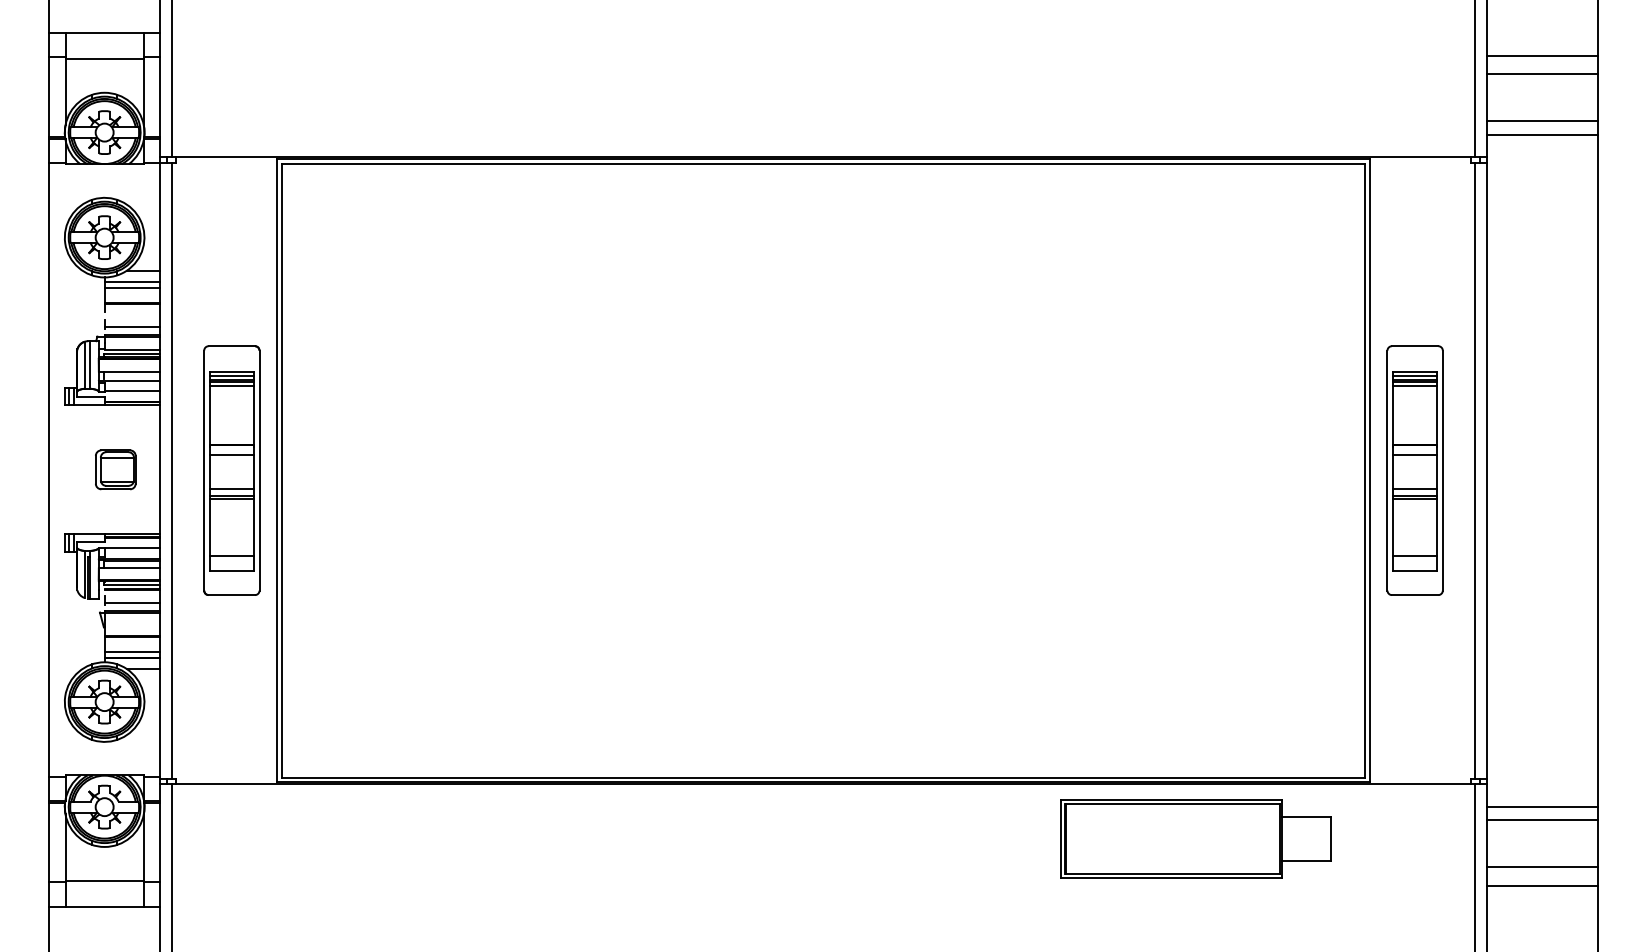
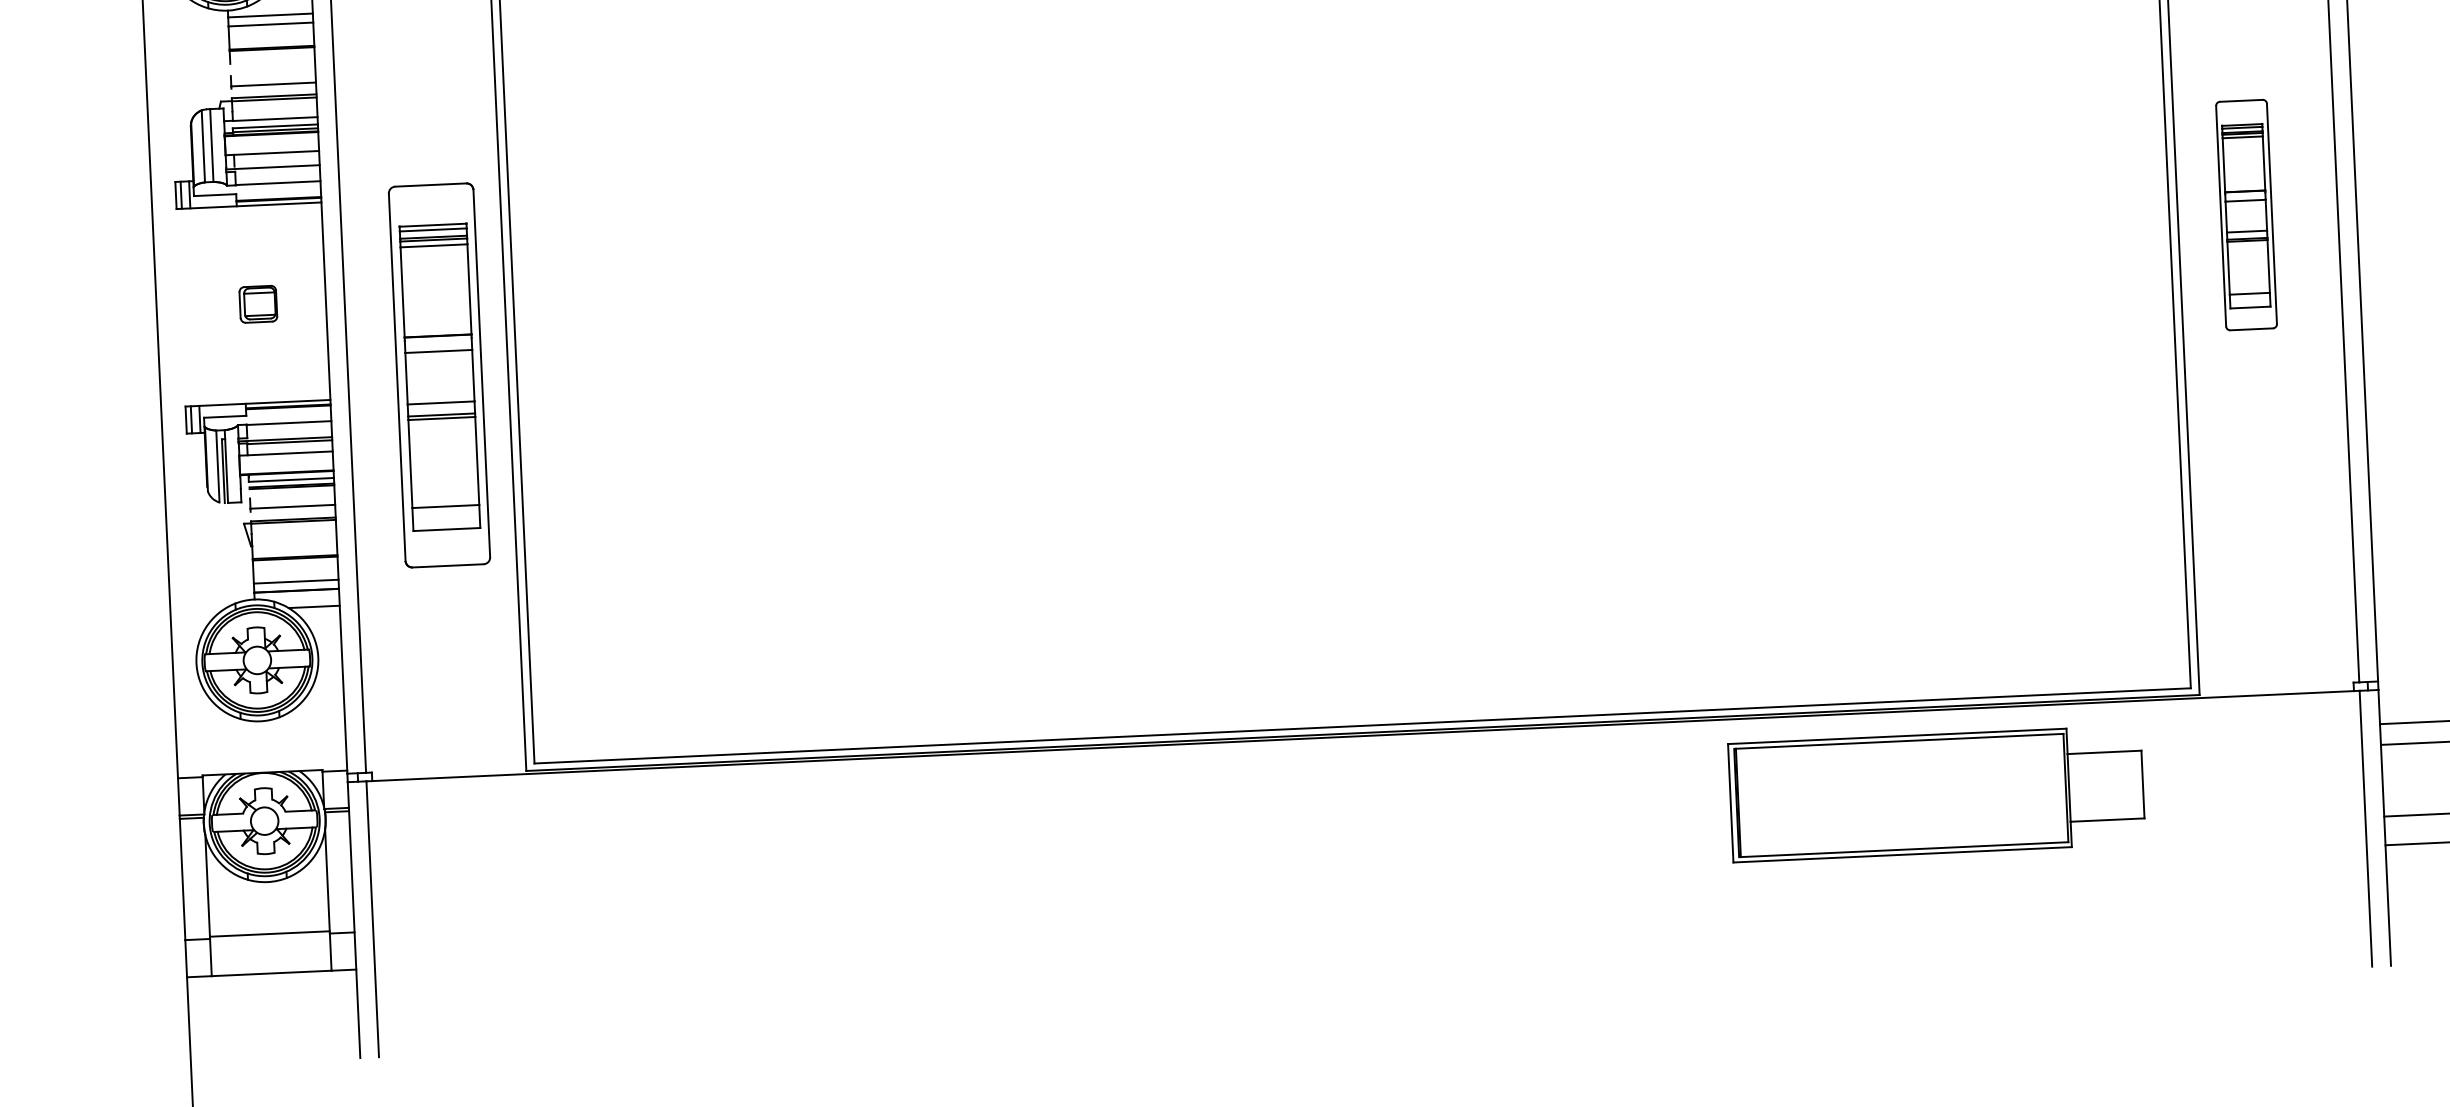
part: (115, 469) -> (257, 303), size x0.6
part: (231, 470) -> (438, 375), moved
part: (1414, 470) -> (2245, 214), size x0.6

